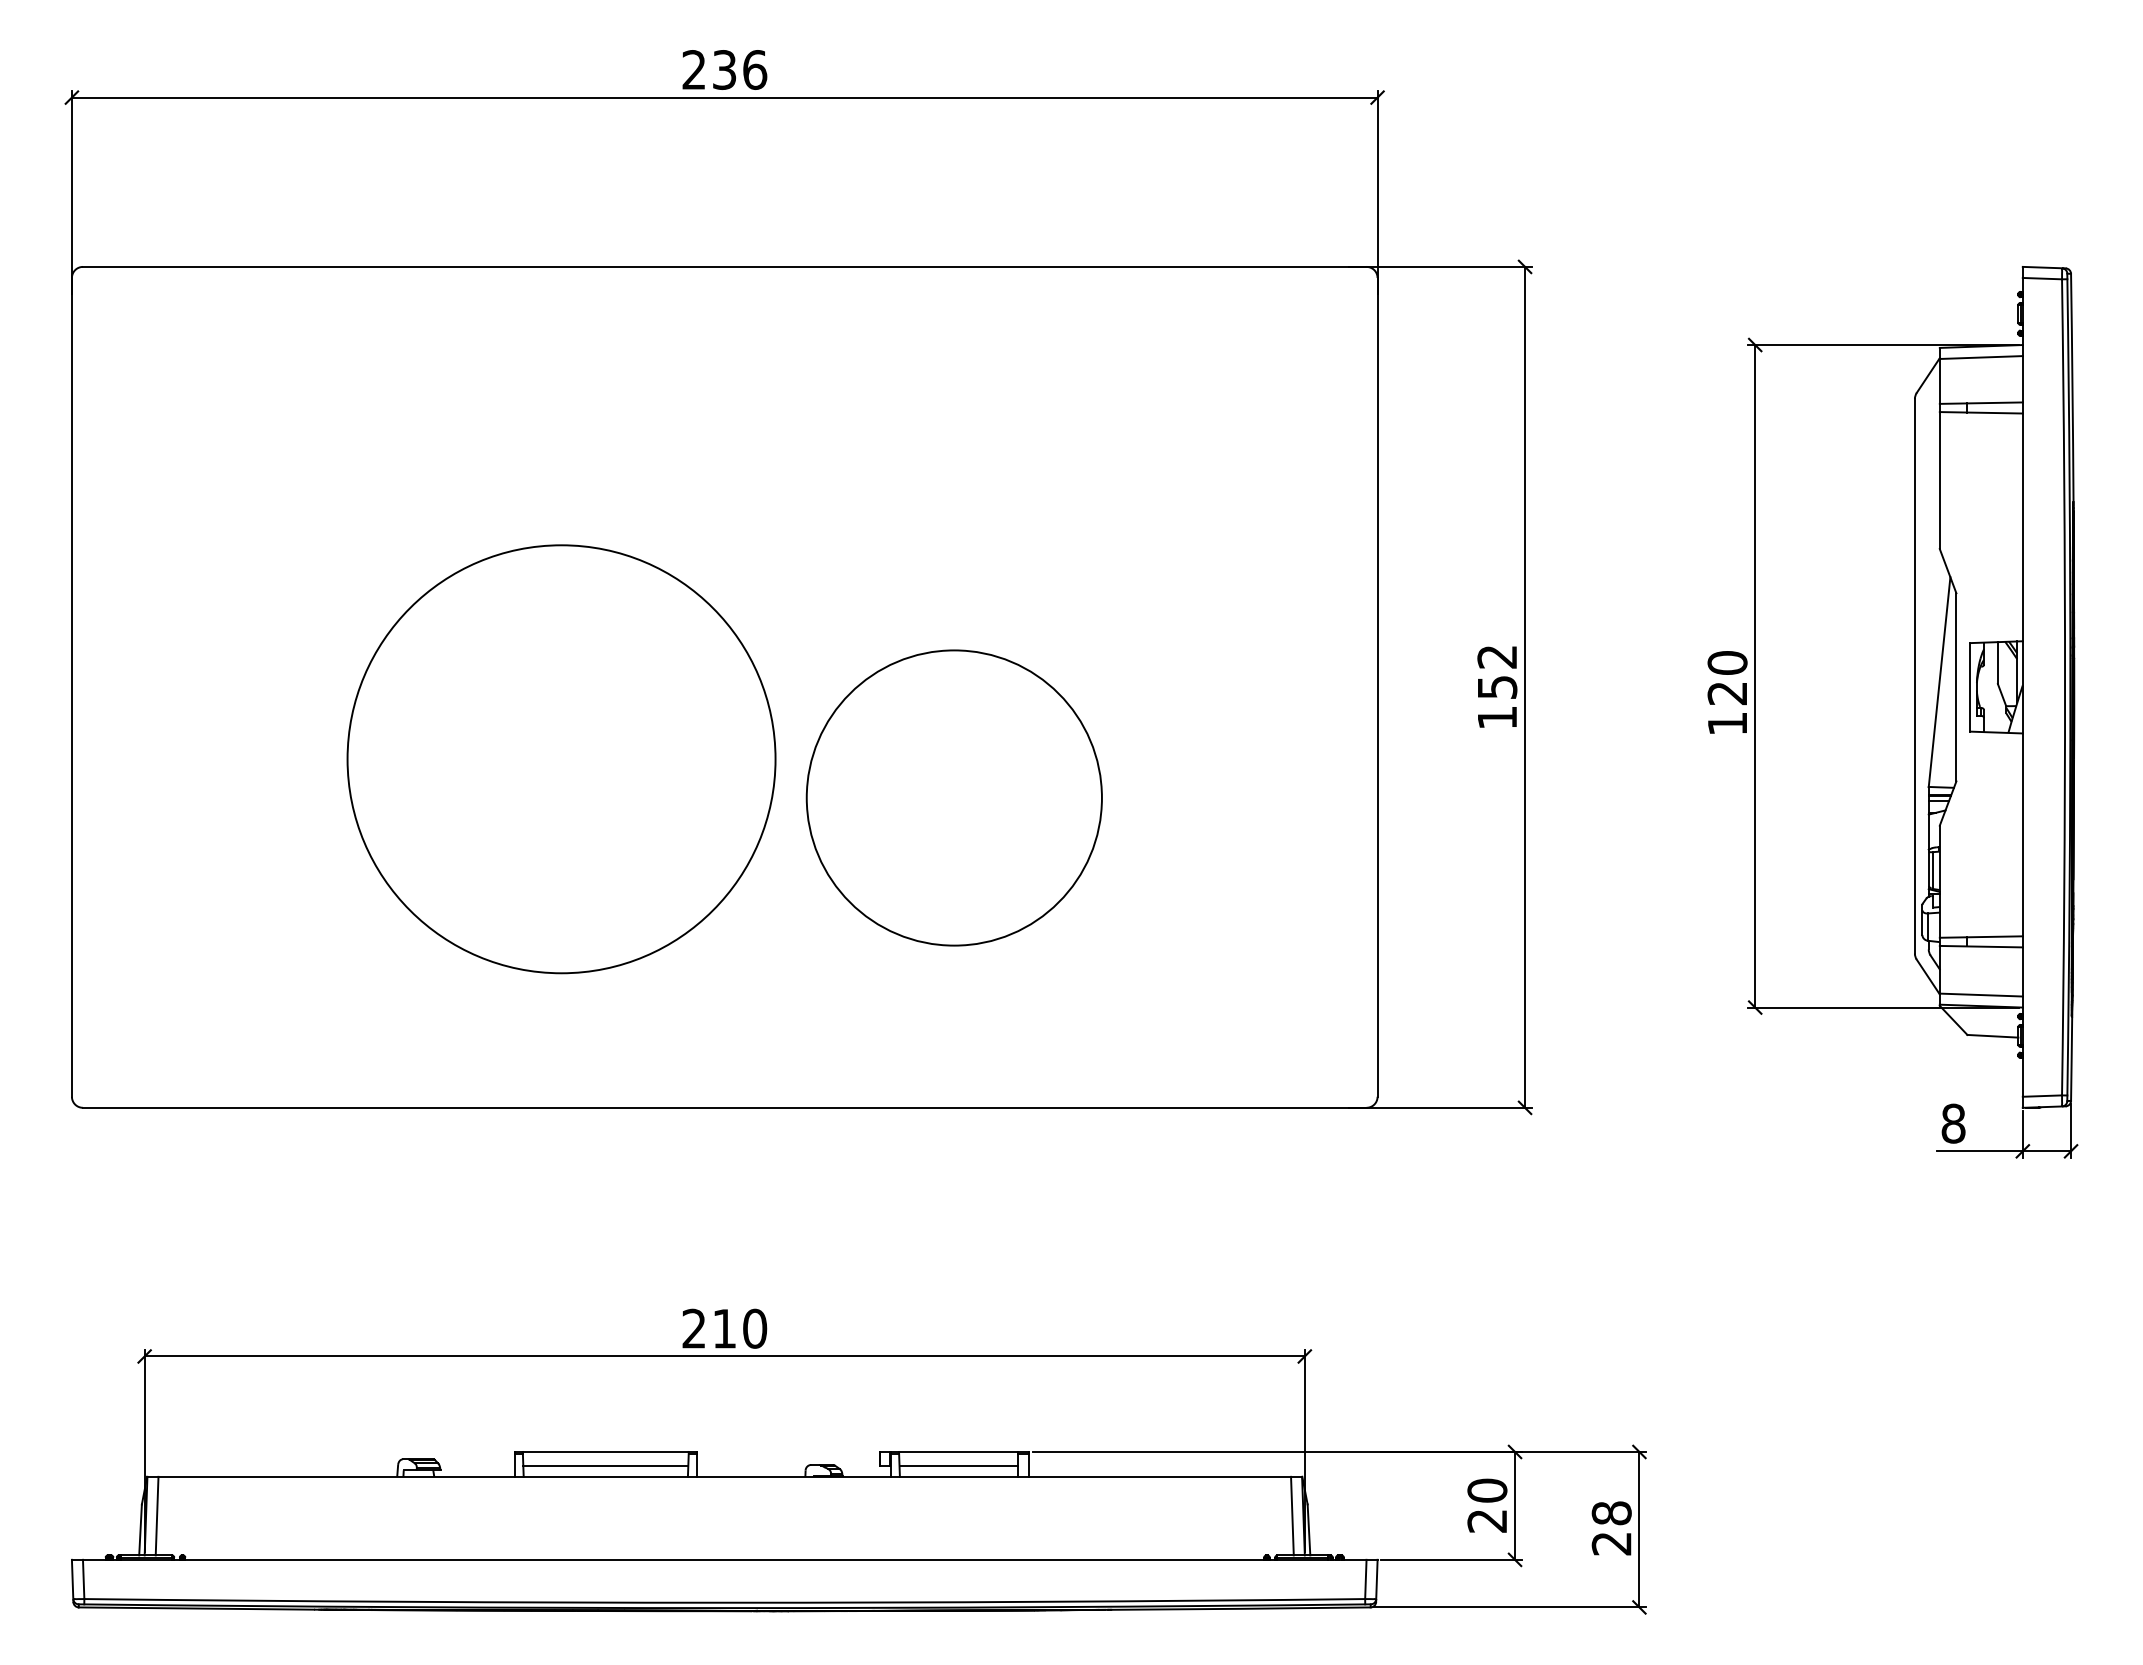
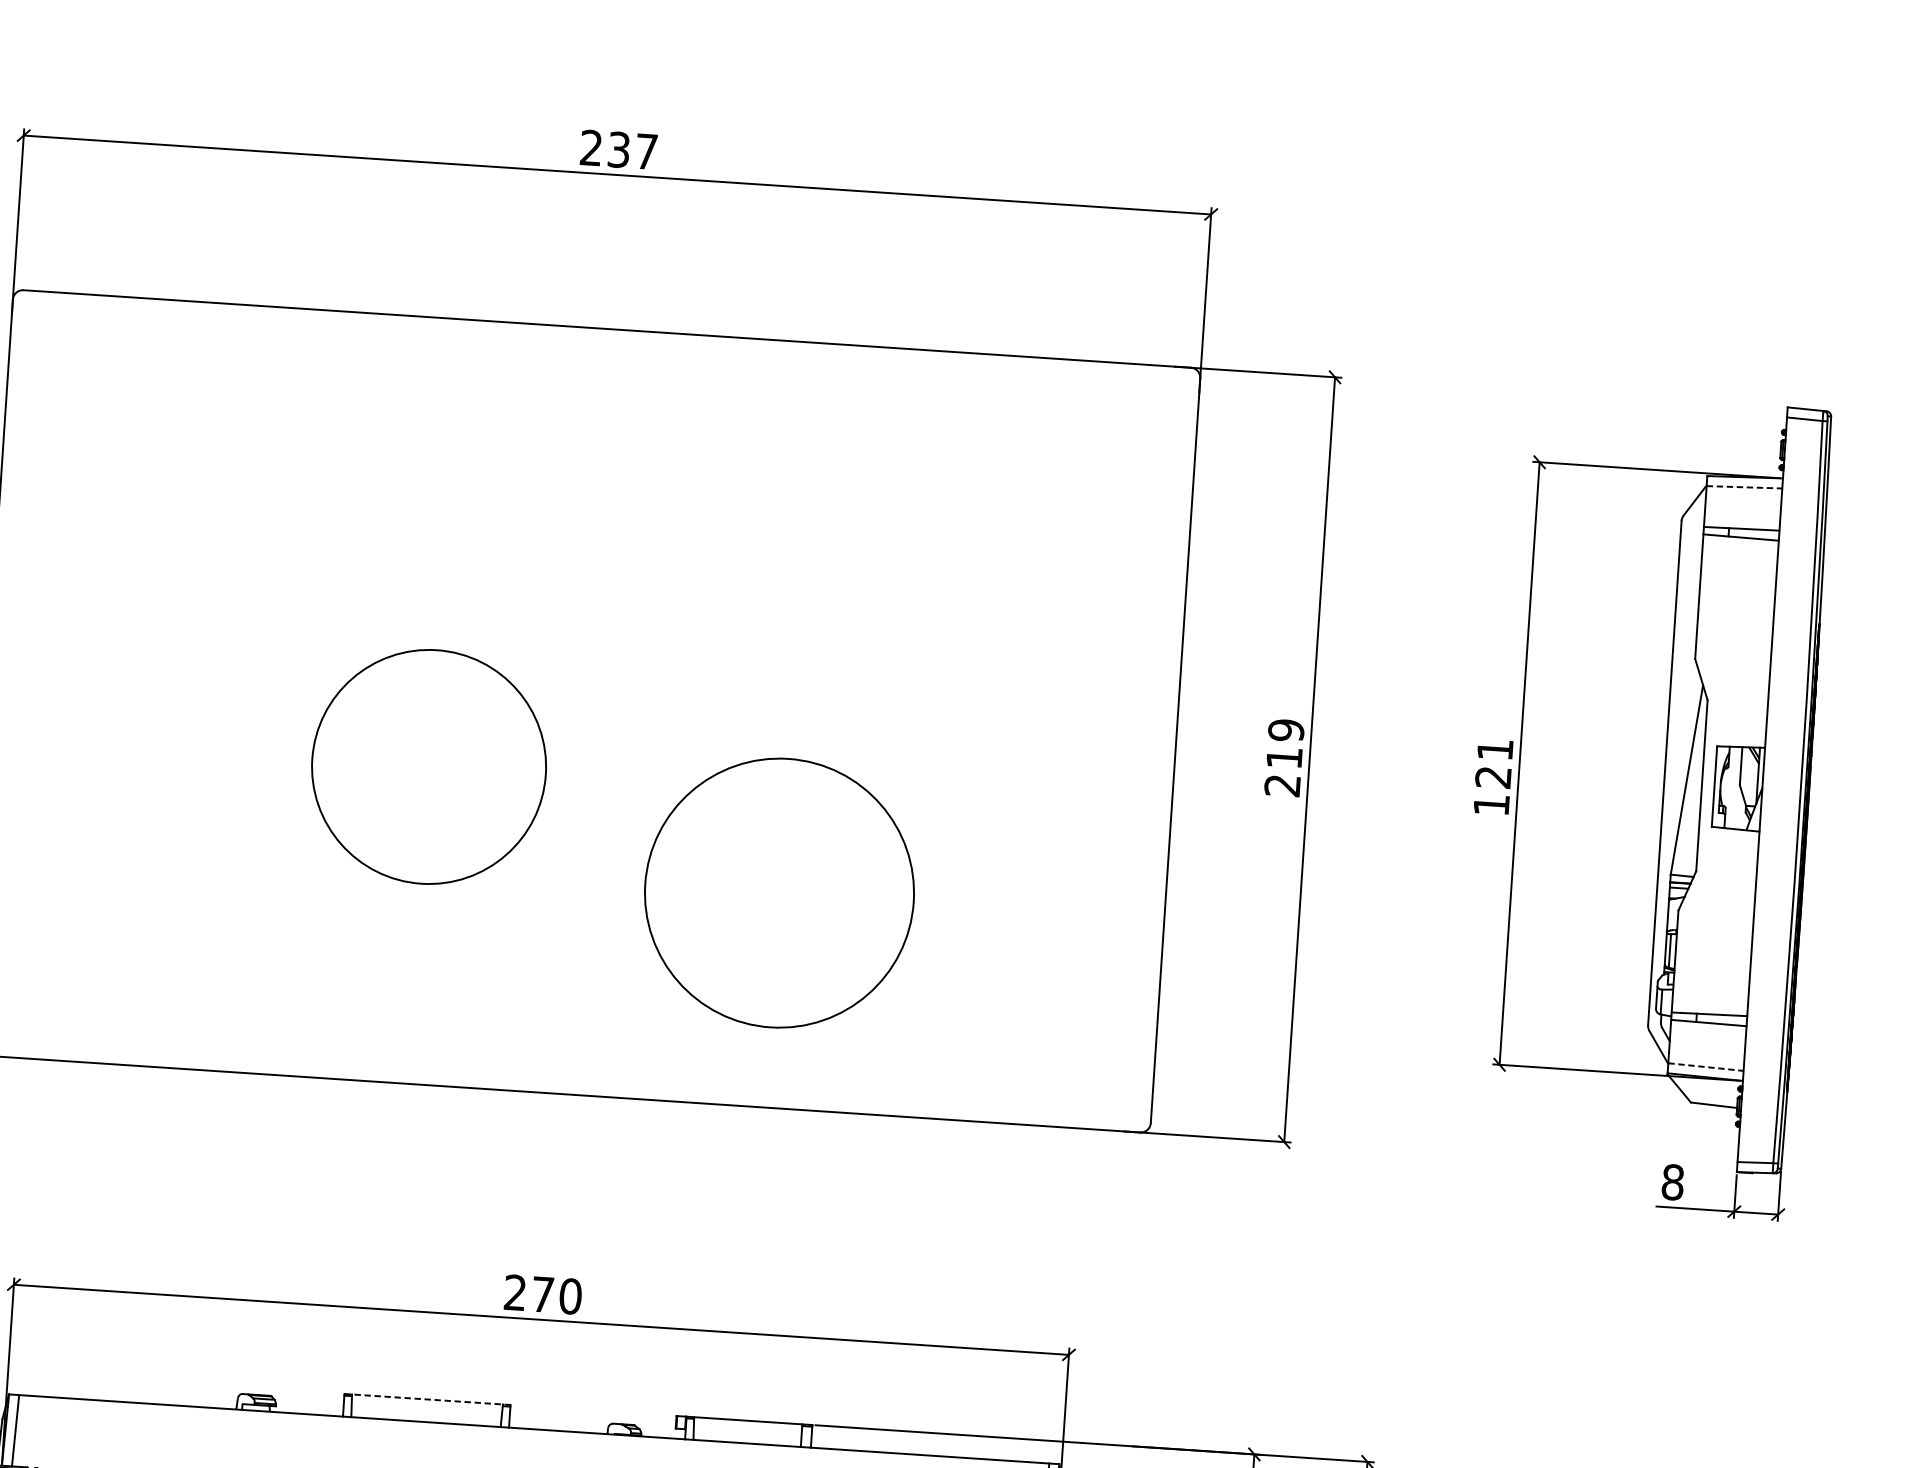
text: (755, 69) -> (647, 151), 236 -> 237
line: (1981, 357) -> (1744, 487), solid -> dashed
text: (1727, 662) -> (1495, 749), 120 -> 121
text: (1497, 687) -> (1284, 758), 152 -> 219
circle: (561, 759) -> (429, 767), size x0.6
circle: (953, 797) -> (778, 892), moved
line: (1981, 995) -> (1706, 1067), solid -> dashed
text: (724, 1328) -> (542, 1294), 210 -> 270
line: (606, 1451) -> (428, 1399), solid -> dashed
line: (605, 1466) -> (426, 1412), removed
line: (958, 1466) -> (747, 1434), removed

